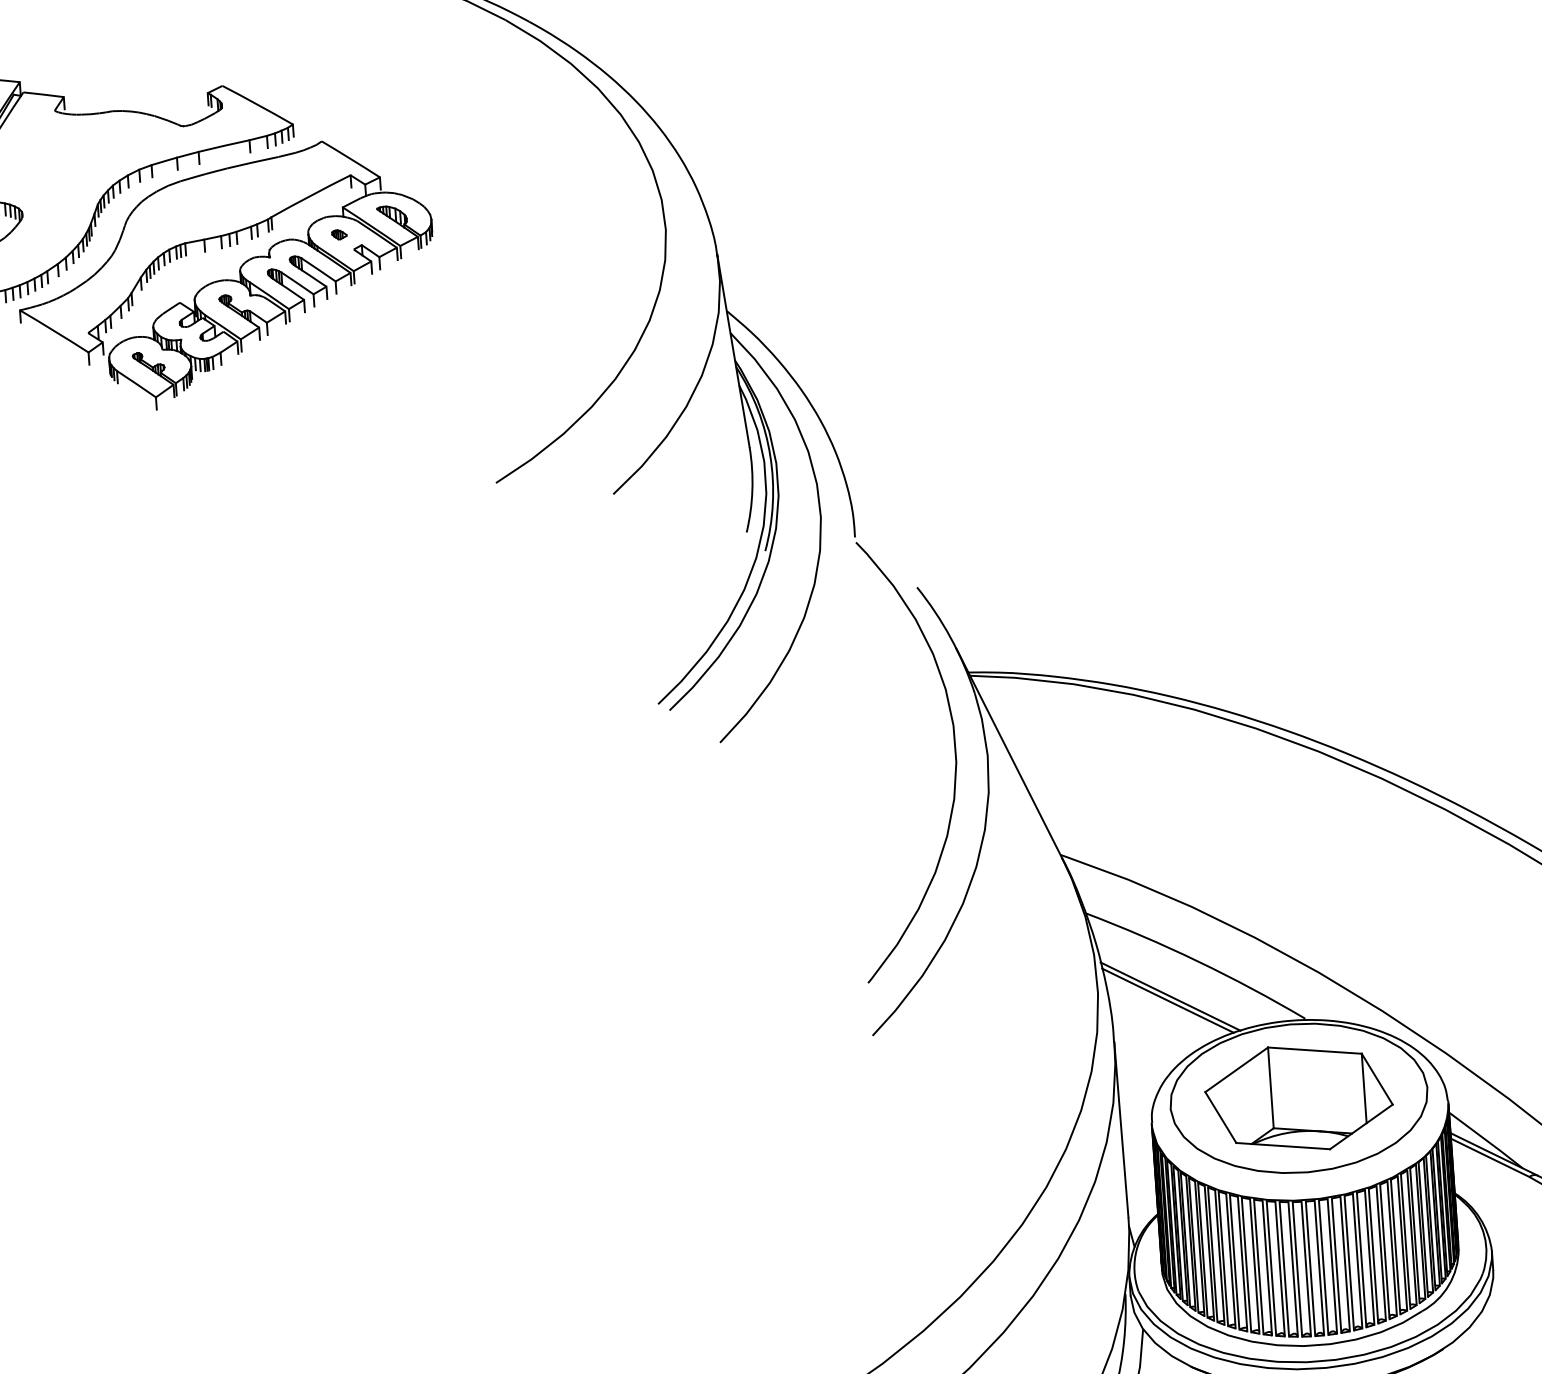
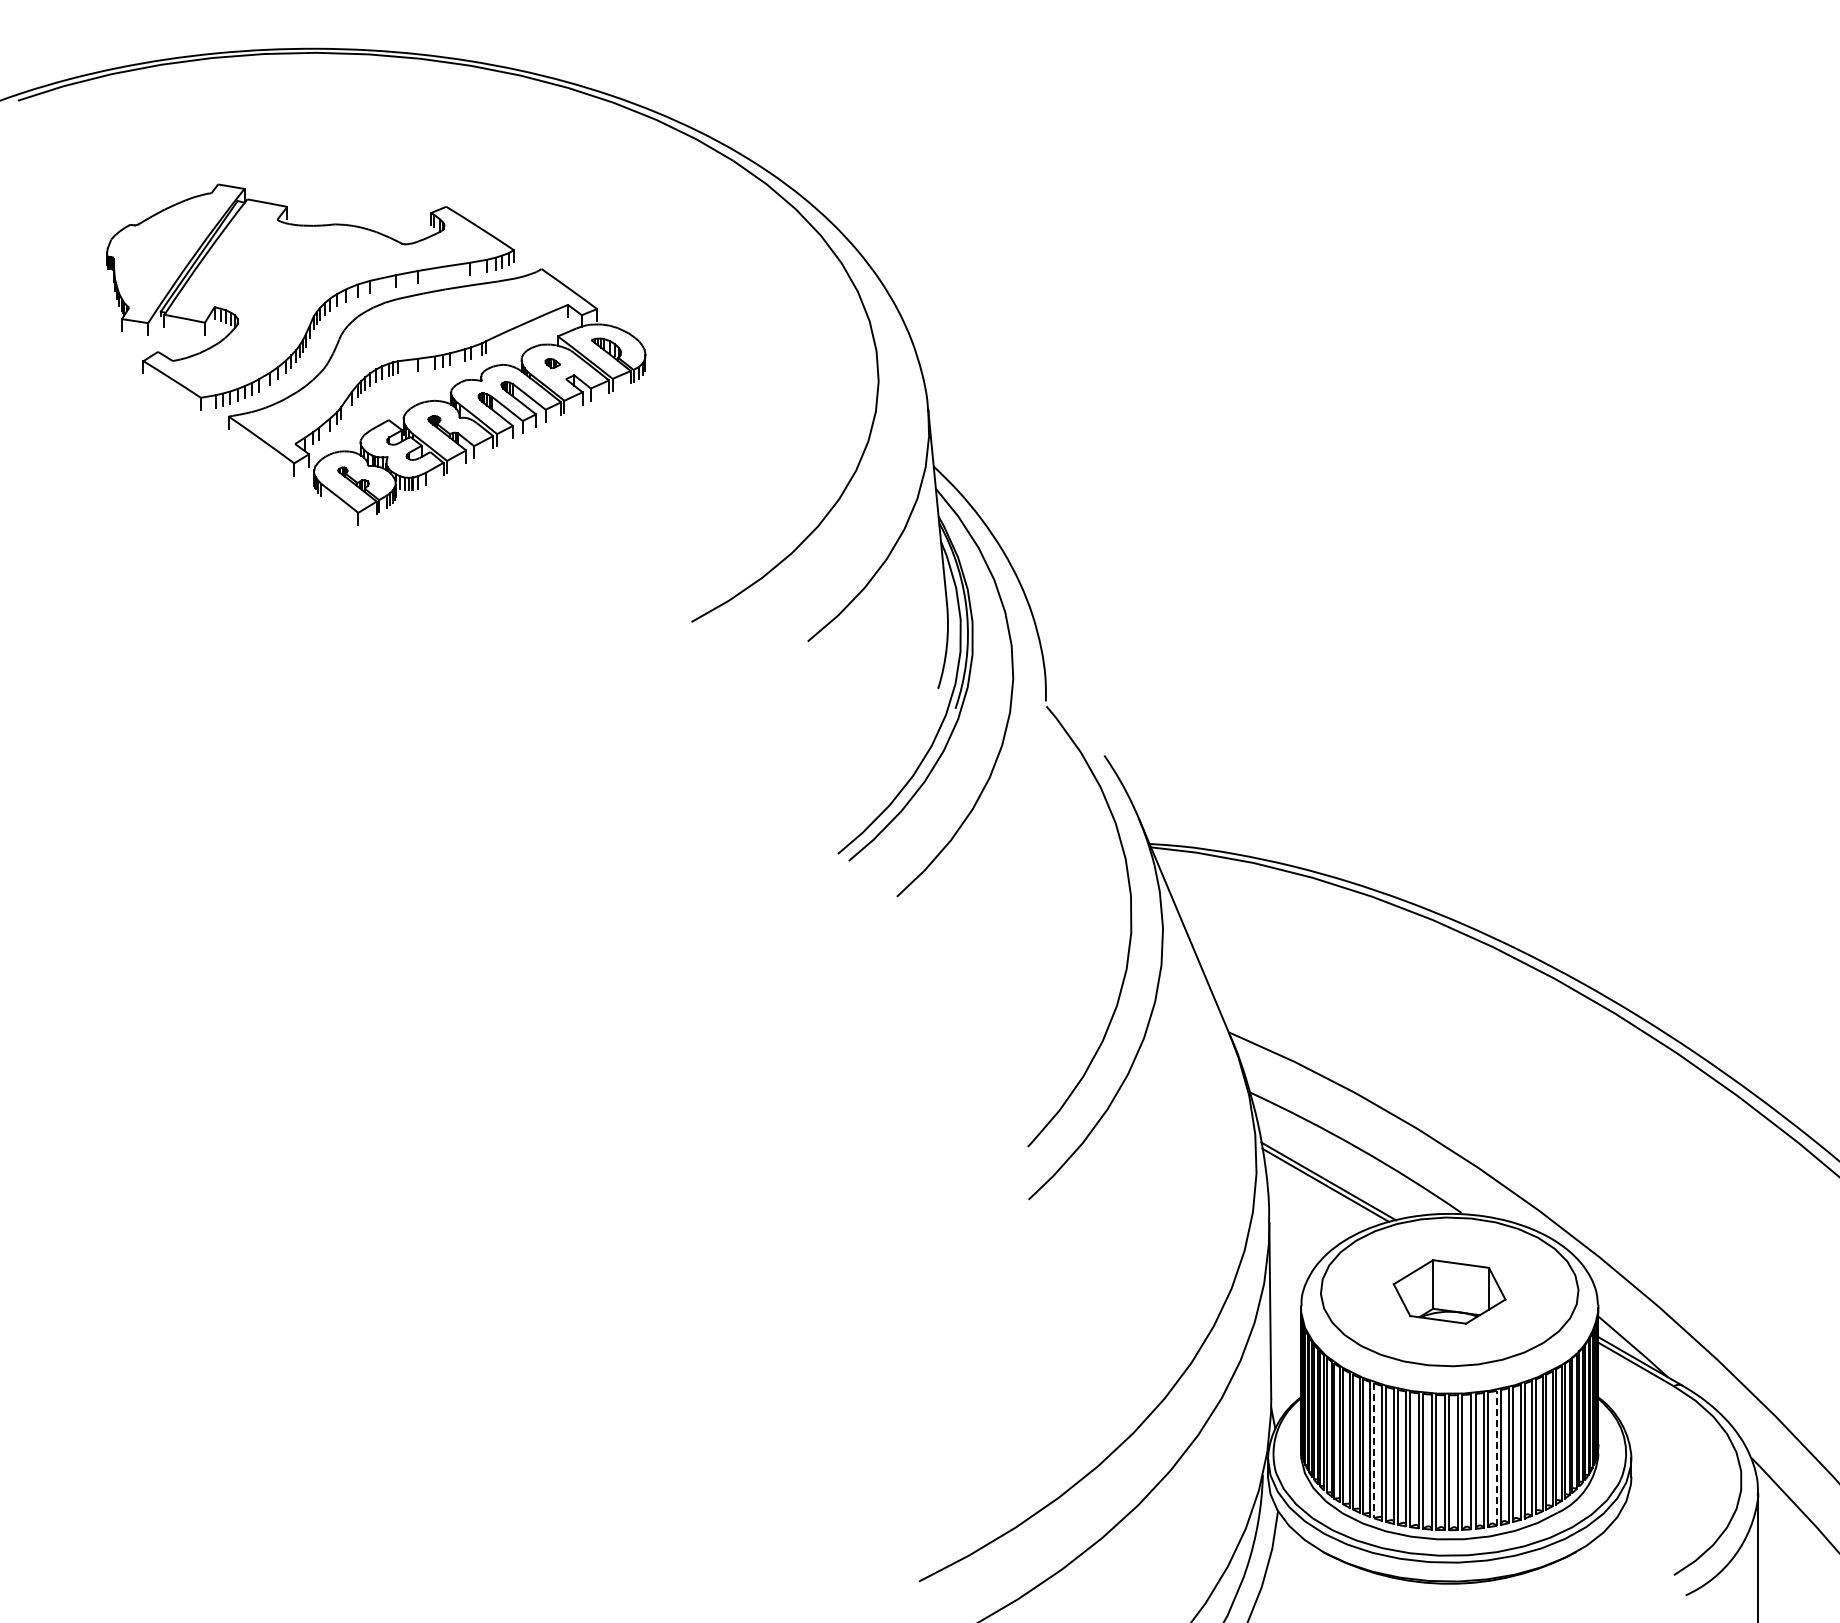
part: (1298, 1097) -> (1449, 1291), size x0.6
line: (1357, 1260) -> (1496, 1457), solid -> dashed
line: (1235, 1262) -> (1374, 1451), solid -> dashed

